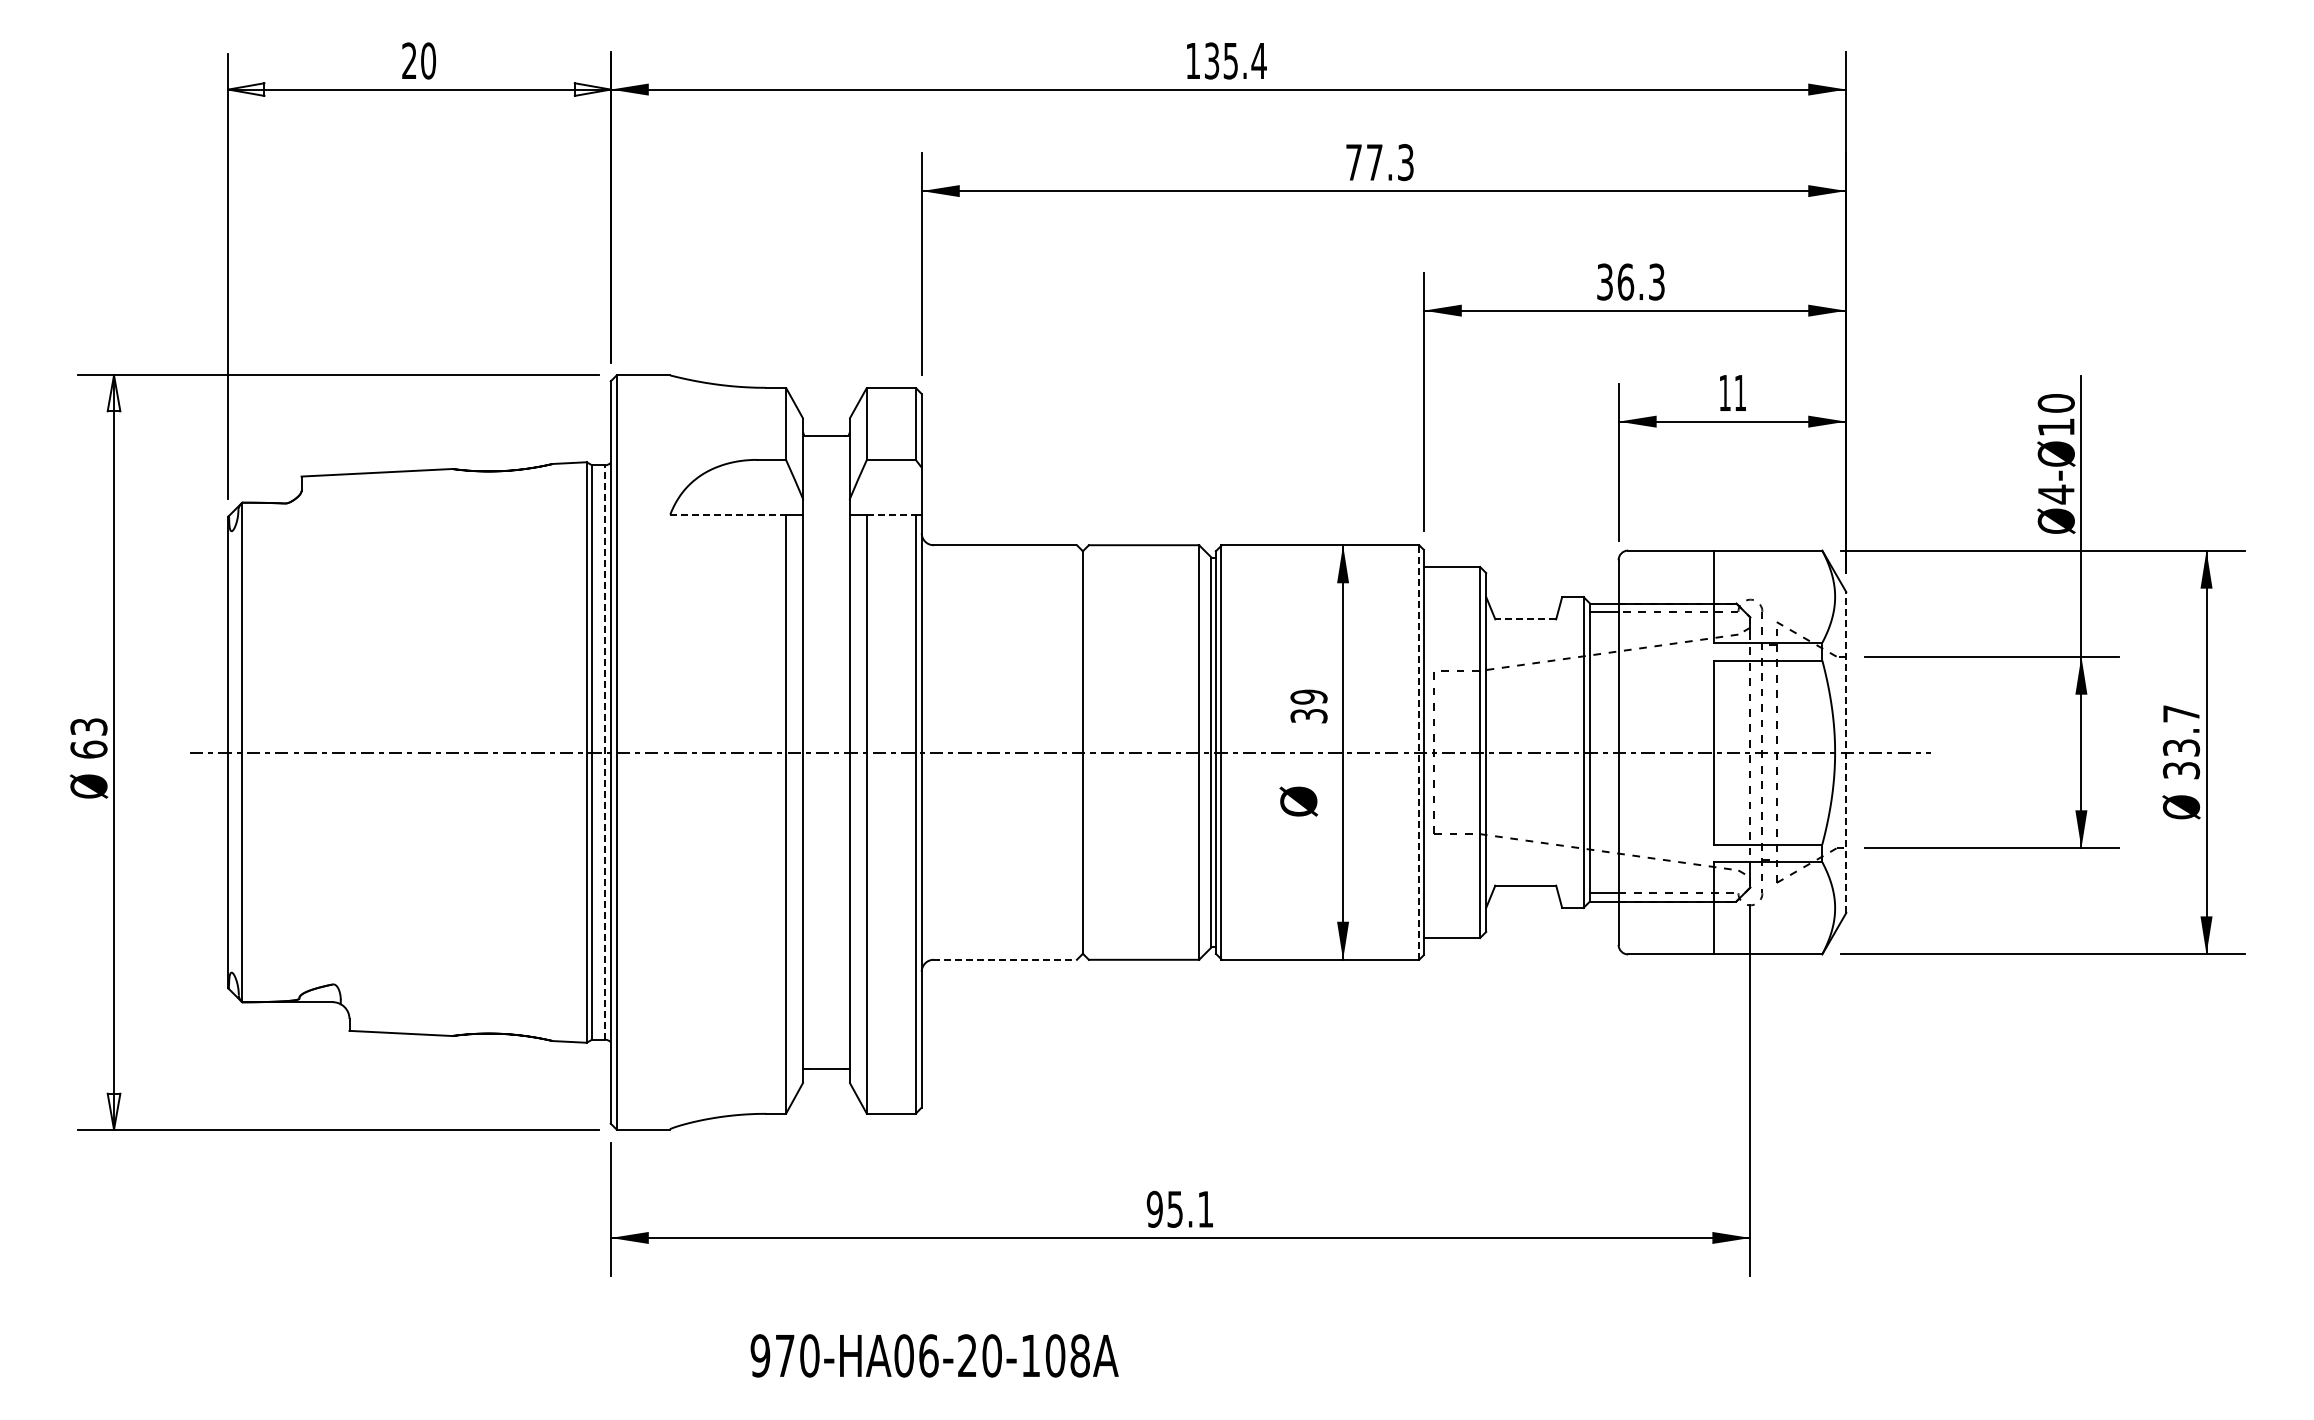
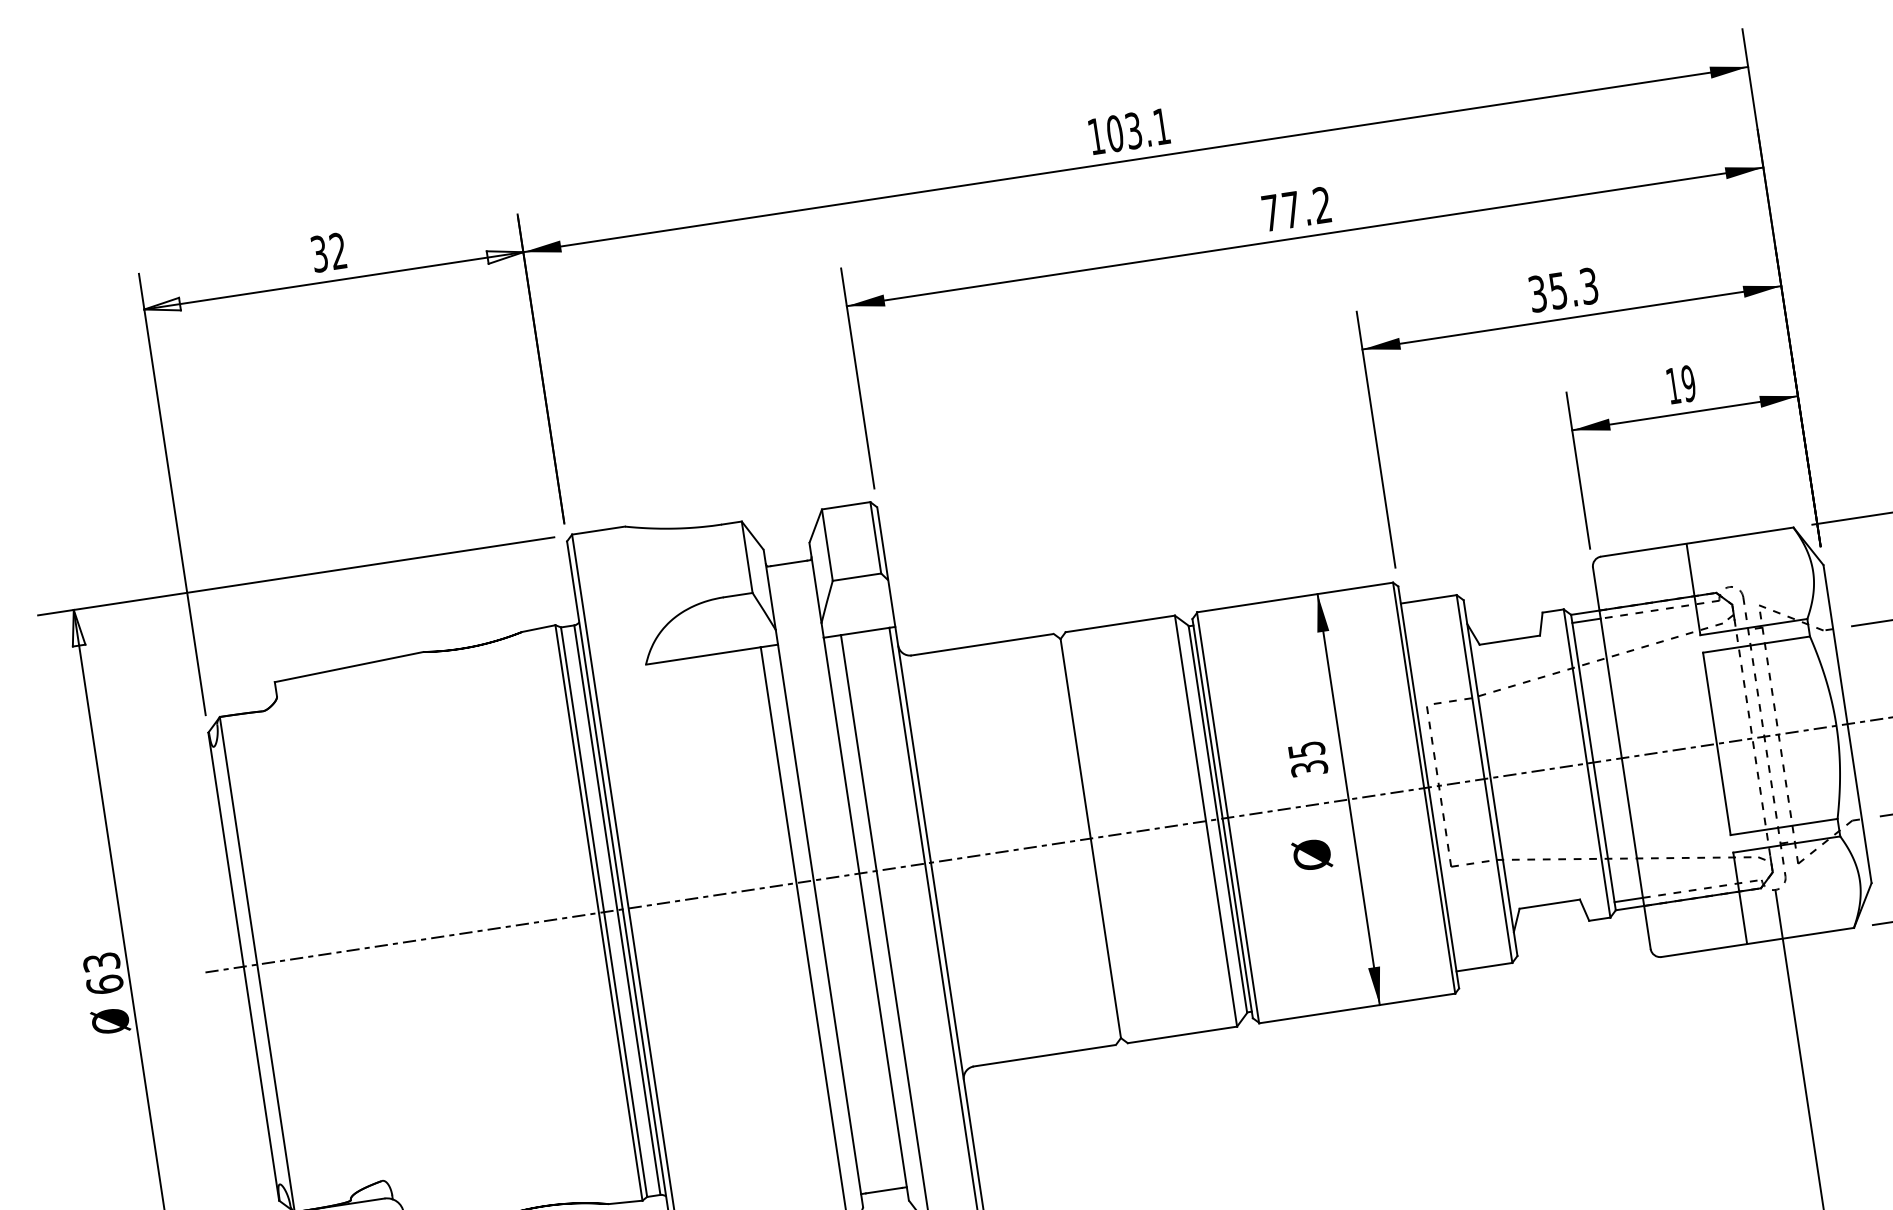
text: (419, 60) -> (329, 252), 20 -> 32
text: (1235, 60) -> (1138, 129), 135.4 -> 103.1
text: (1405, 162) -> (1322, 205), 77.3 -> 77.2
text: (1625, 281) -> (1558, 290), 36.3 -> 35.3
text: (1740, 392) -> (1688, 383), 11 -> 19
line: (728, 514) -> (703, 655), dashed -> solid
line: (891, 514) -> (865, 631), dashed -> solid
line: (1525, 619) -> (1509, 640), dashed -> solid
text: (1308, 696) -> (1306, 749), 39 -> 35
line: (605, 752) -> (617, 910), dashed -> solid
line: (1419, 752) -> (1424, 788), dashed -> solid
line: (1846, 752) -> (1847, 724), dashed -> solid
line: (1004, 959) -> (1044, 1055), dashed -> solid

